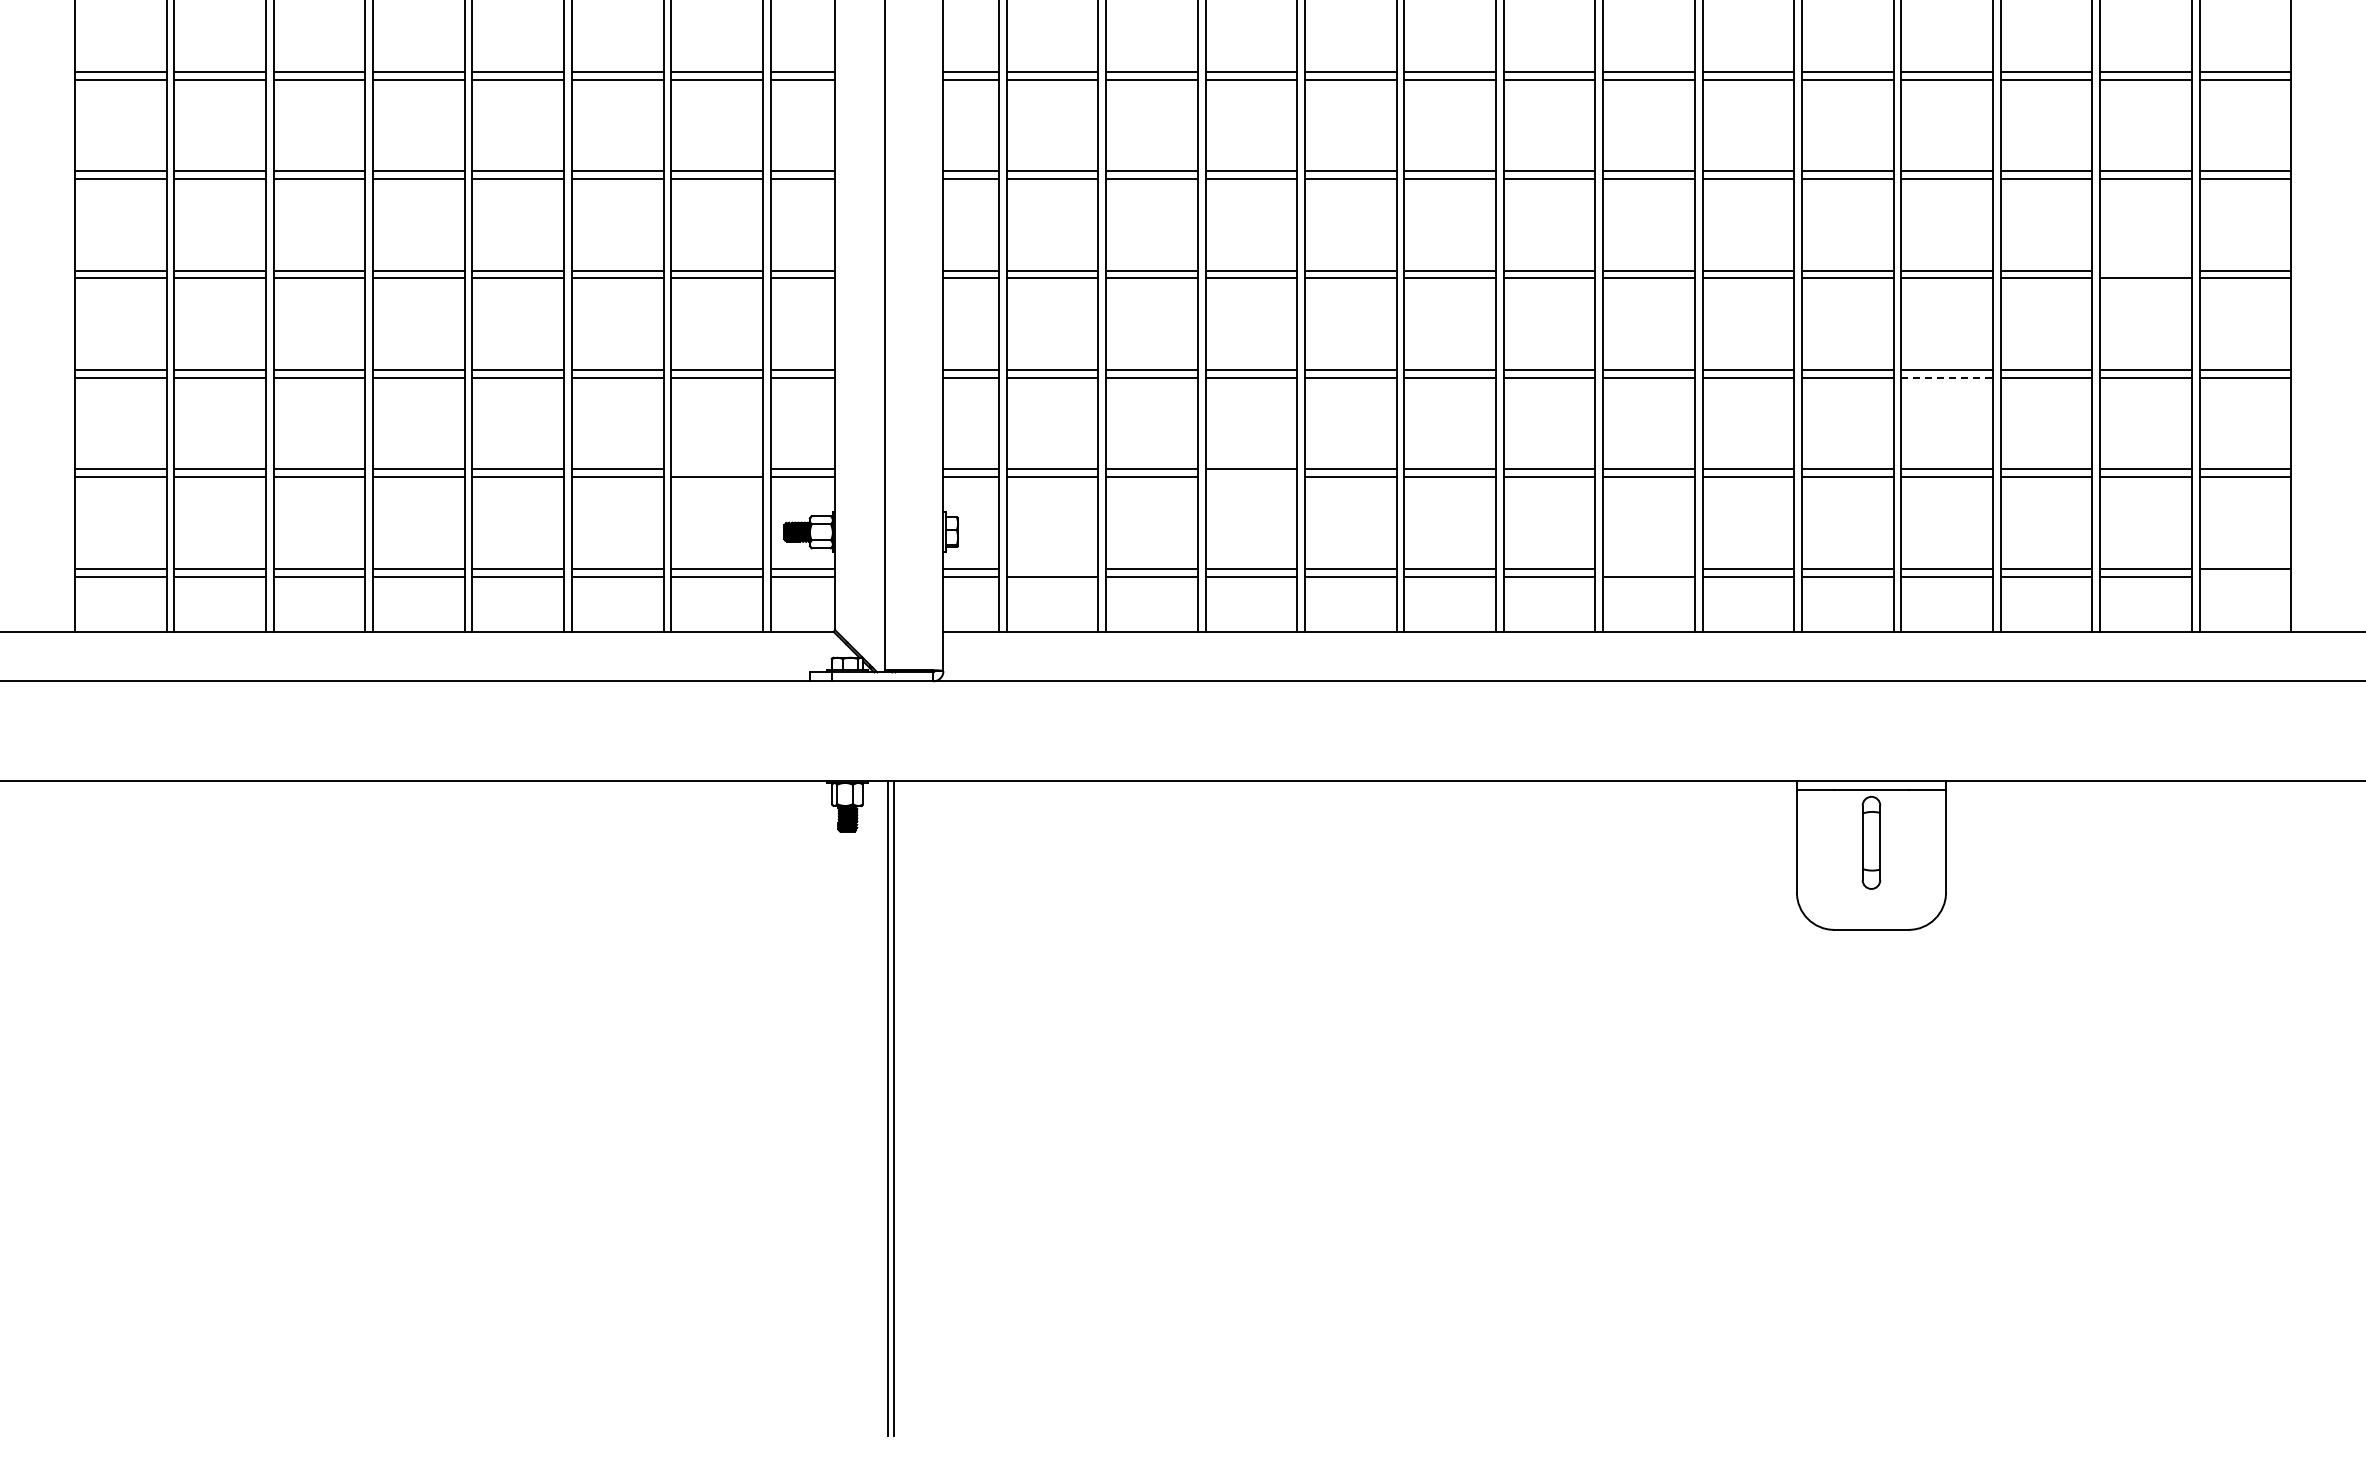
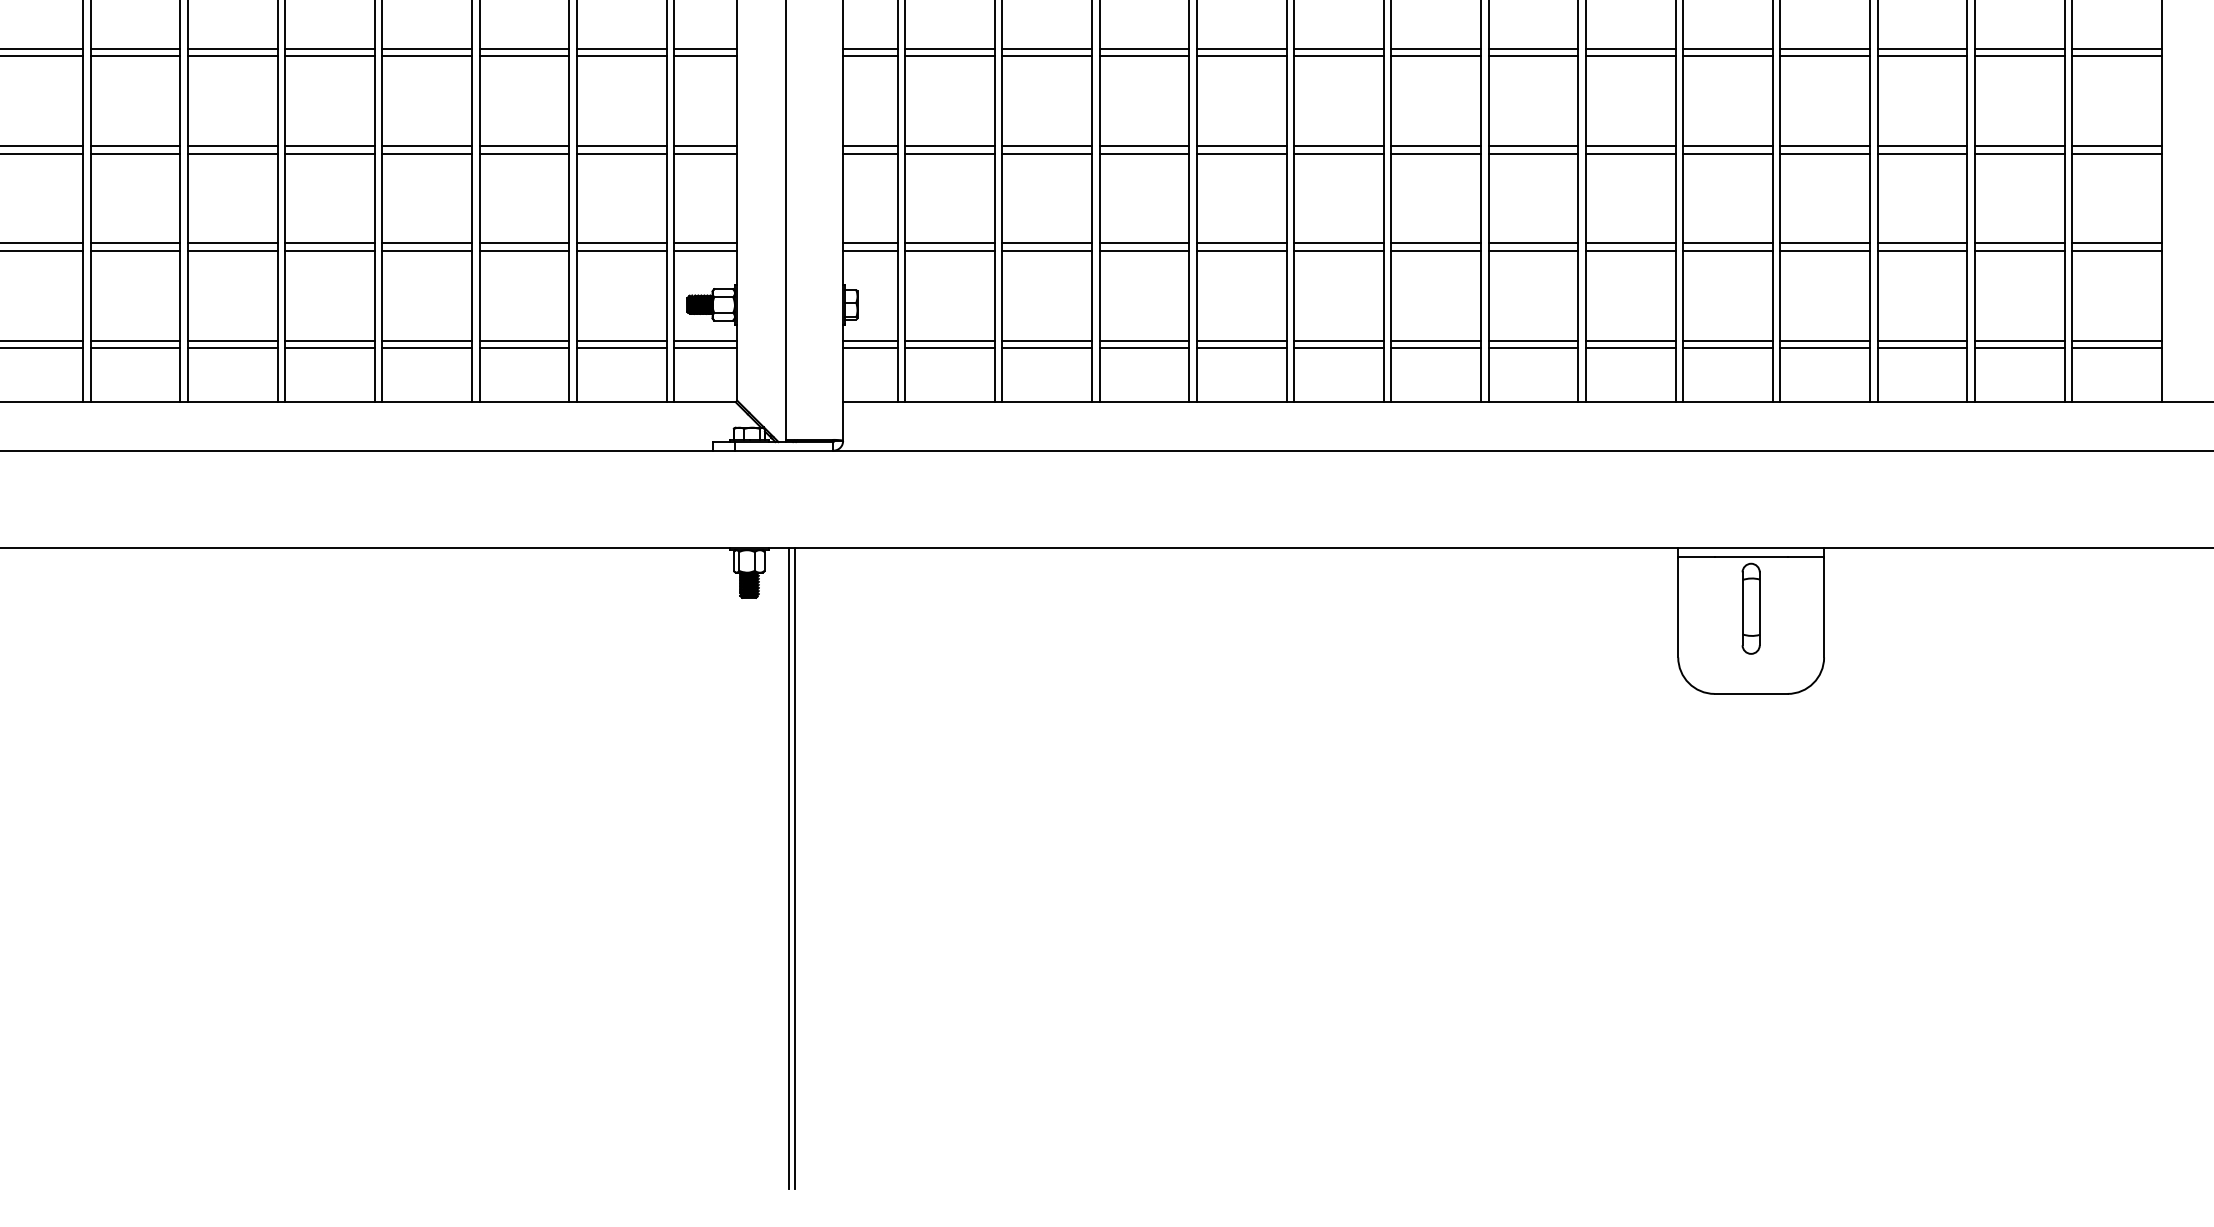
line: (2145, 270) -> (2019, 48), added
line: (1947, 377) -> (1825, 153), dashed -> solid
line: (716, 469) -> (621, 243), added
line: (1251, 477) -> (1144, 251), added
line: (1052, 568) -> (949, 340), added
line: (1648, 568) -> (1533, 340), added
line: (2245, 576) -> (2117, 348), added

